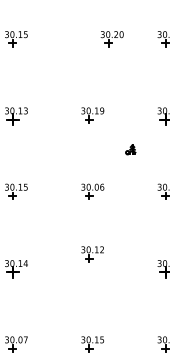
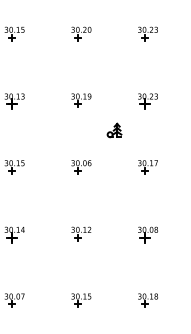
part: (112, 38) -> (81, 33), moved
part: (130, 149) -> (114, 130), size x1.67
part: (92, 253) -> (81, 233), moved

